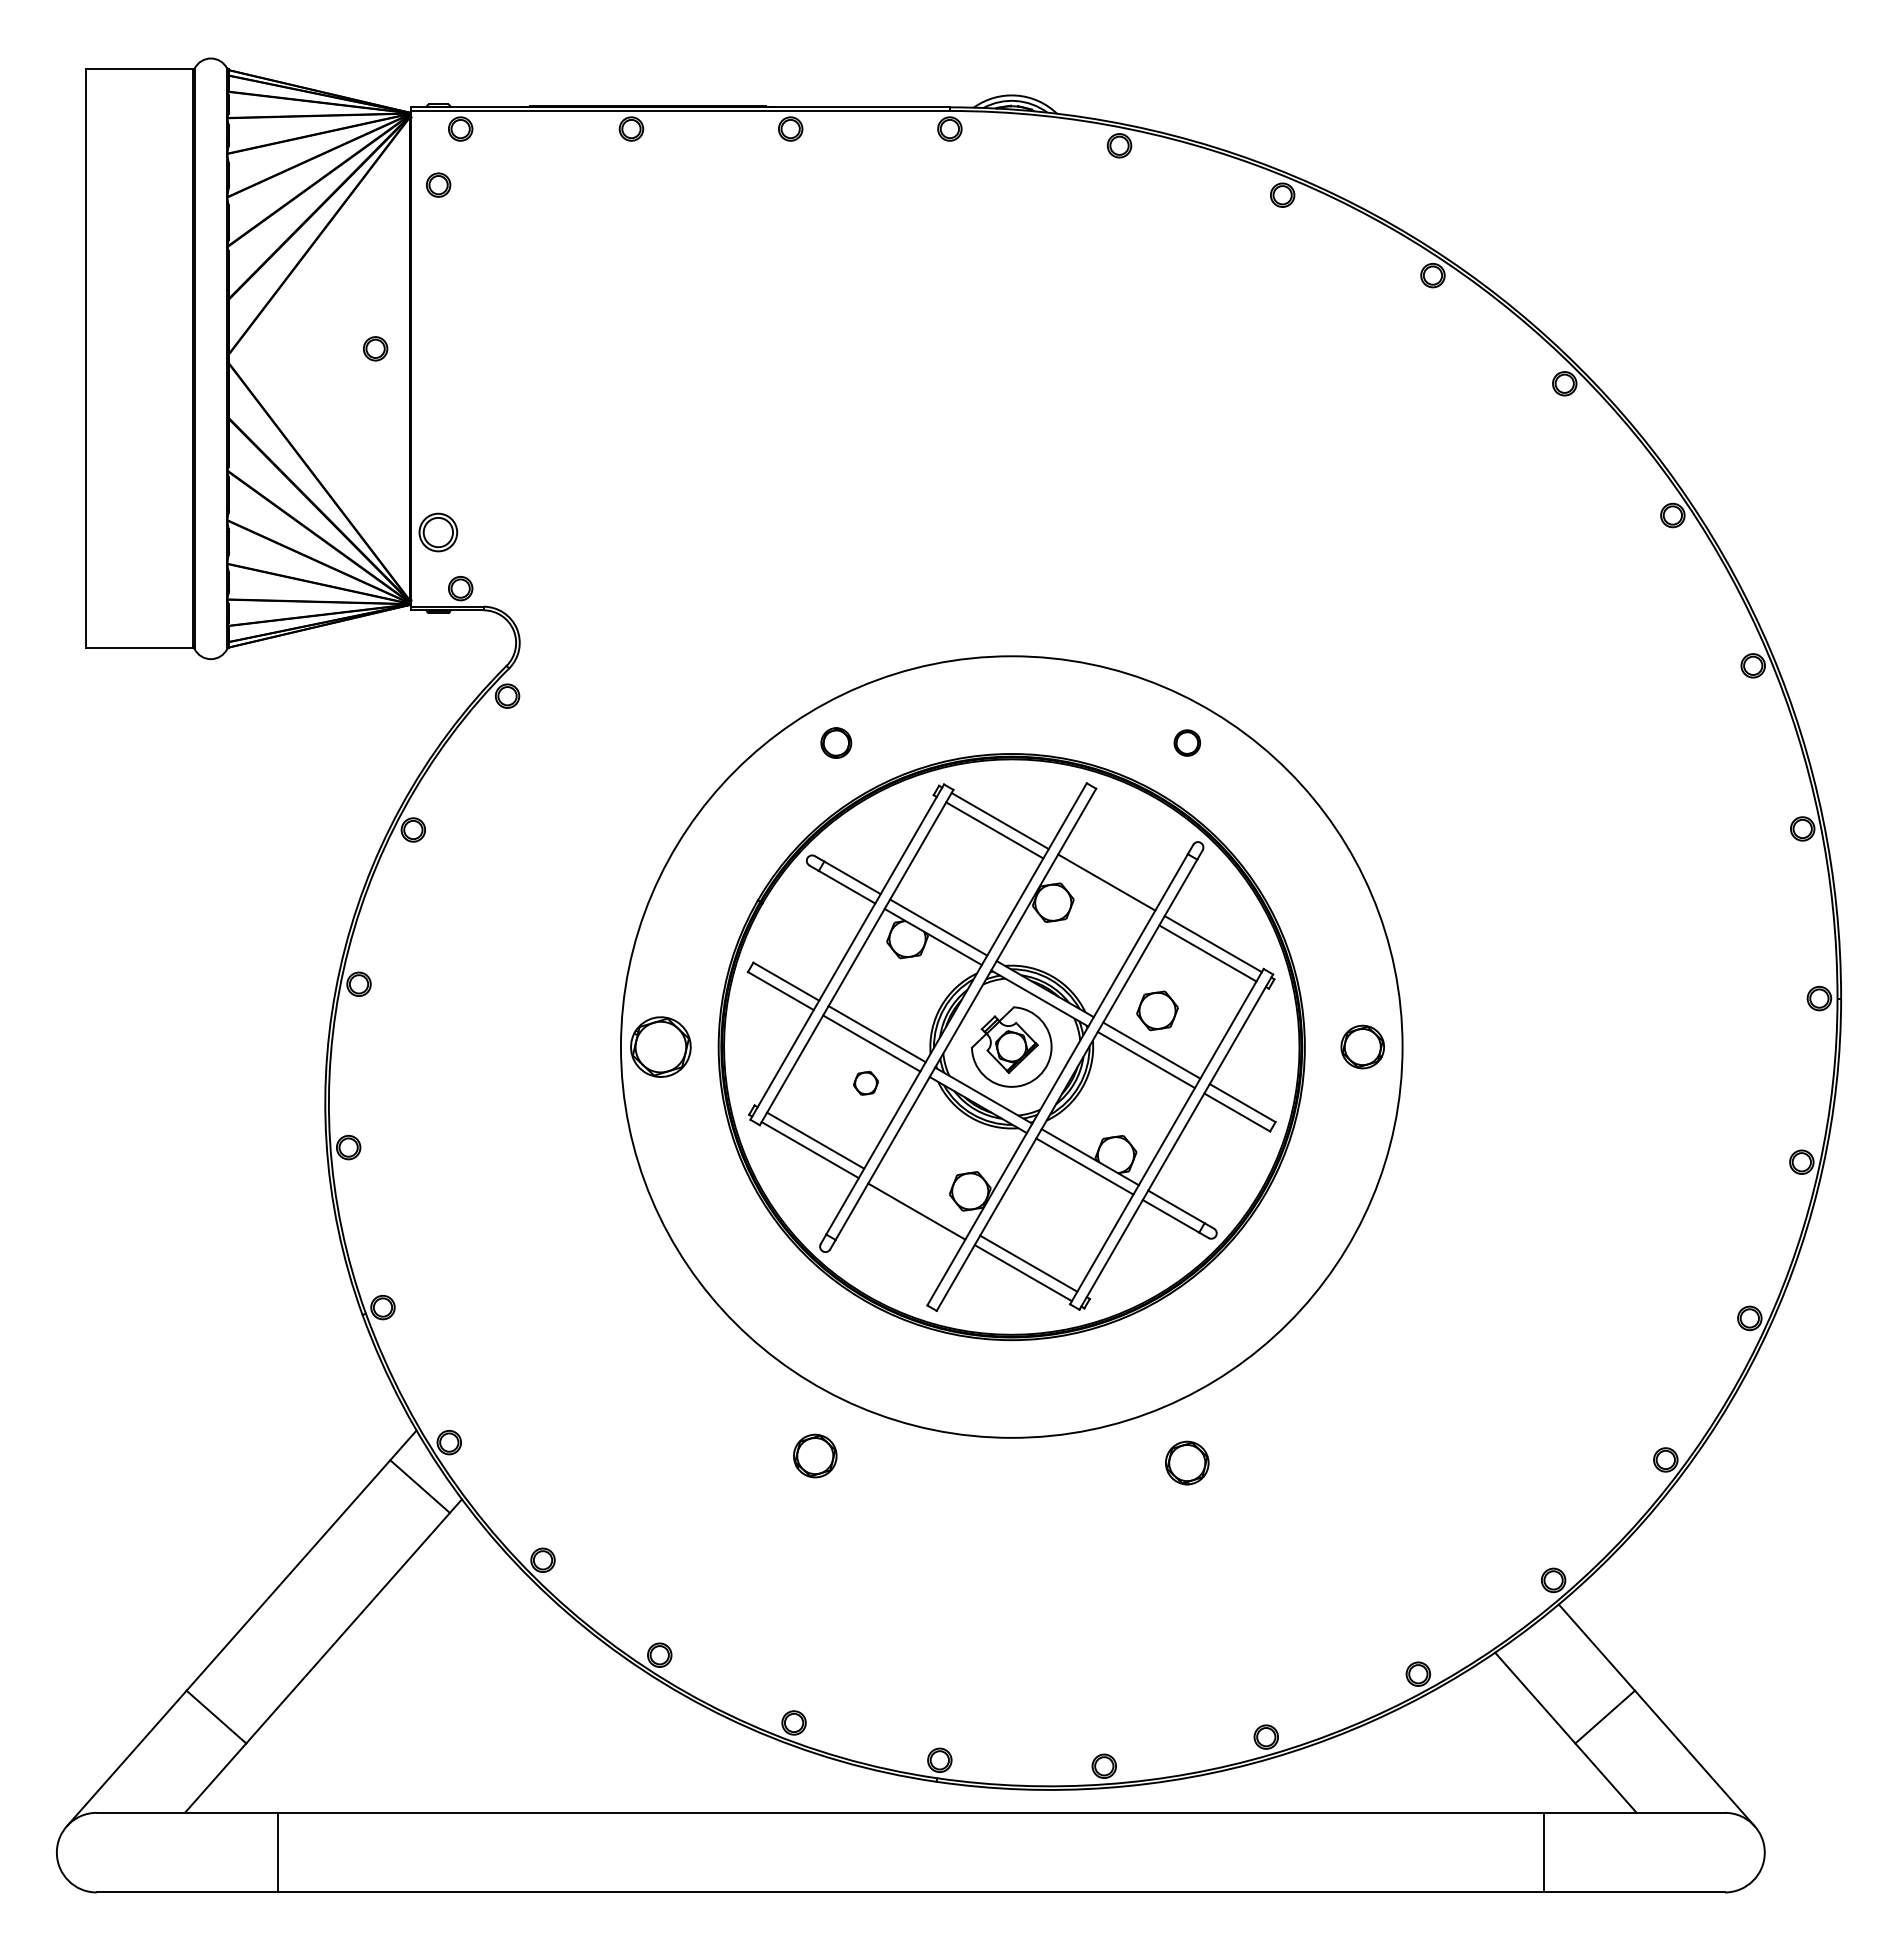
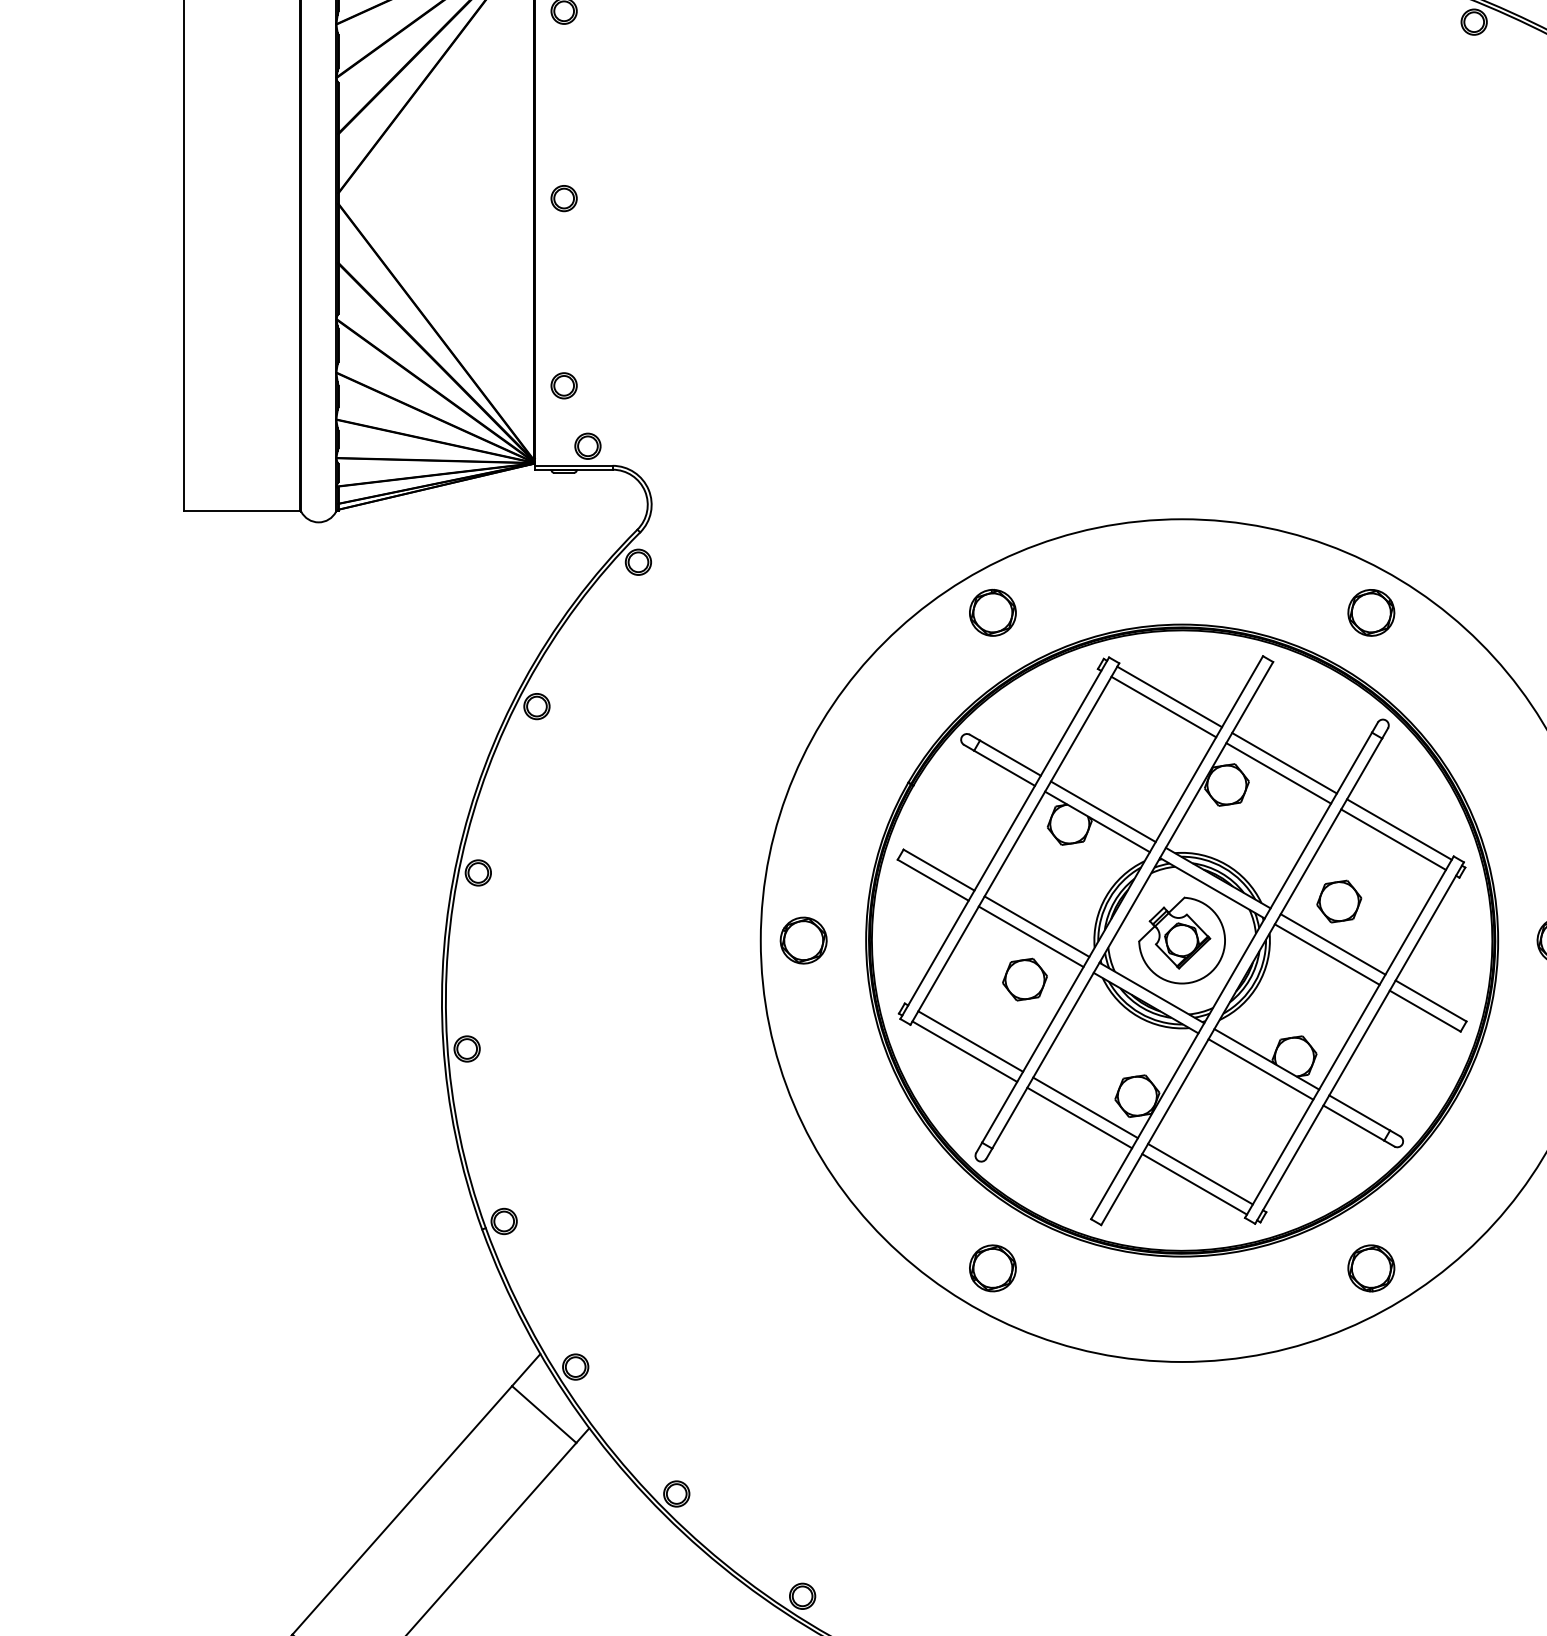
part: (375, 348) -> (564, 198), moved
part: (438, 532) -> (564, 385), size x0.62
part: (836, 742) -> (993, 612), size x1.43
part: (1187, 742) -> (1371, 612), size x1.67
line: (1100, 891) -> (1277, 772), added
part: (660, 1046) -> (803, 939), size x0.71
part: (865, 1083) -> (1024, 979), size x1.67
line: (921, 1202) -> (1084, 1108), added
part: (815, 1455) -> (993, 1267), moved
part: (1187, 1462) -> (1371, 1267), moved

